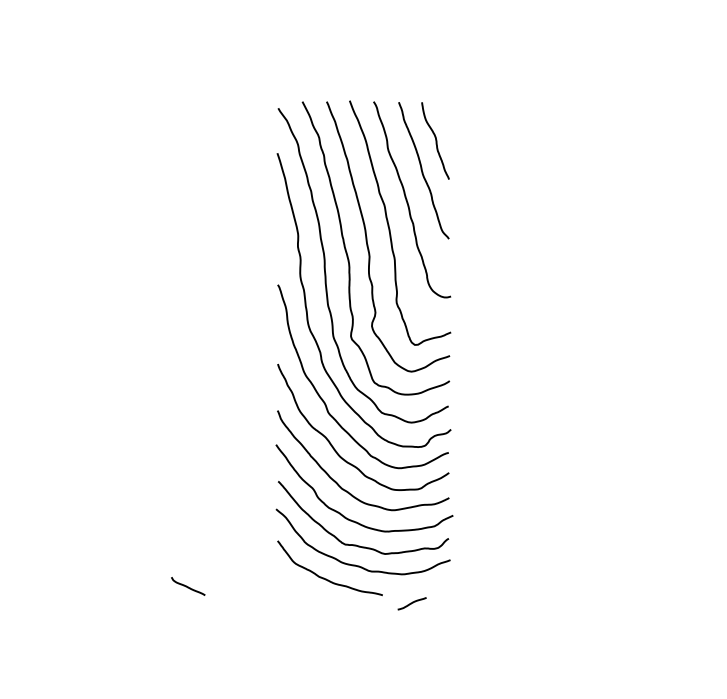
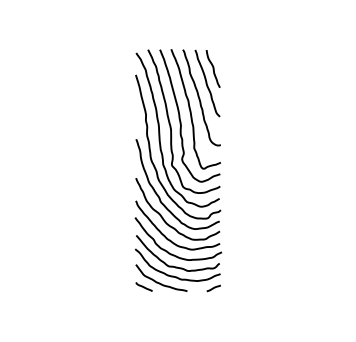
line: (186, 585) -> (143, 286), moved
line: (411, 603) -> (213, 288), moved

